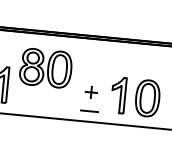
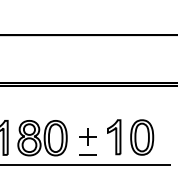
part: (45, 68) -> (42, 138), moved
part: (90, 91) -> (87, 136), size x1.43

